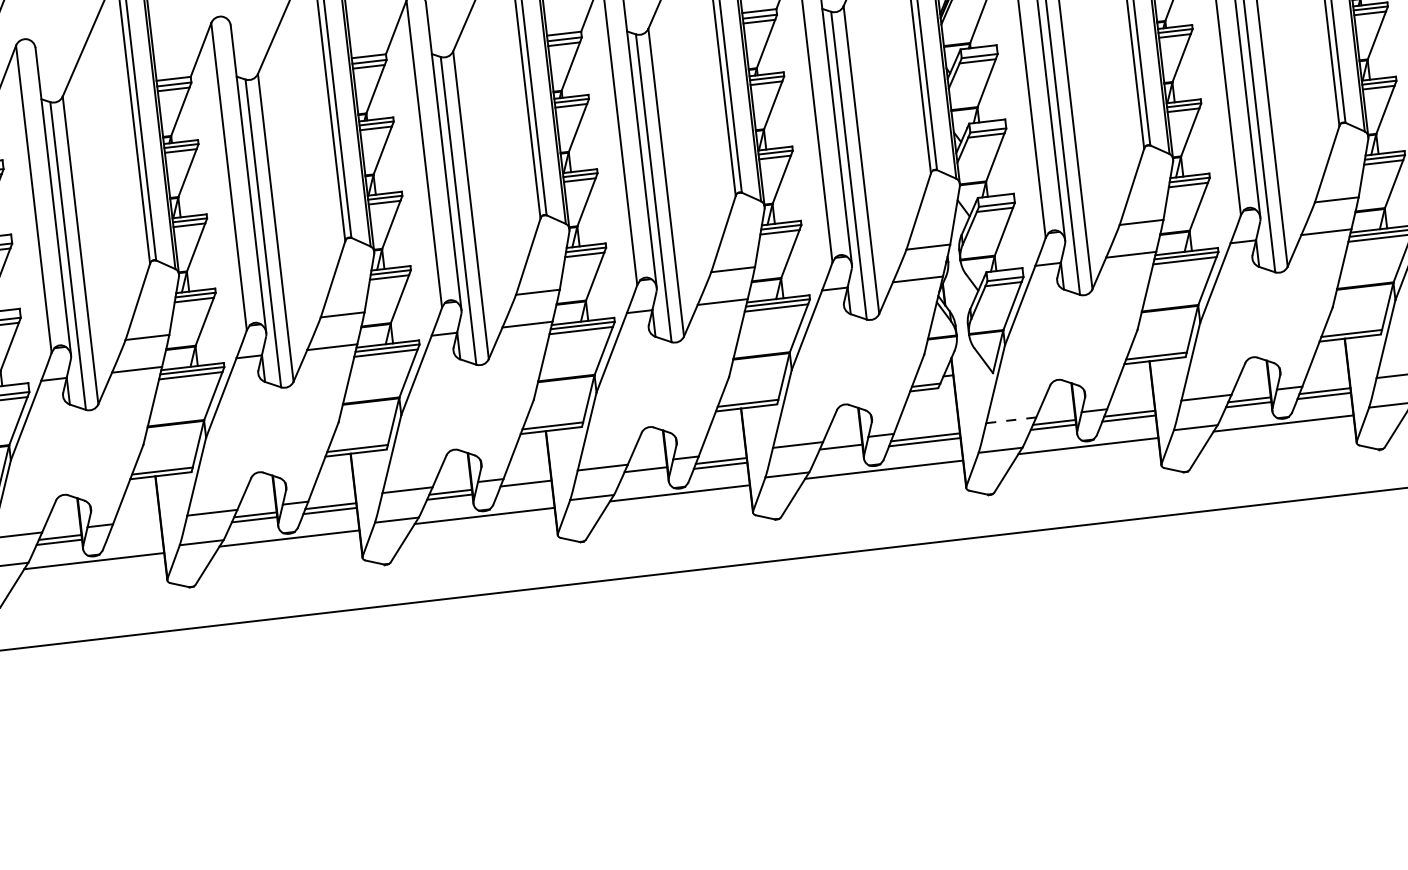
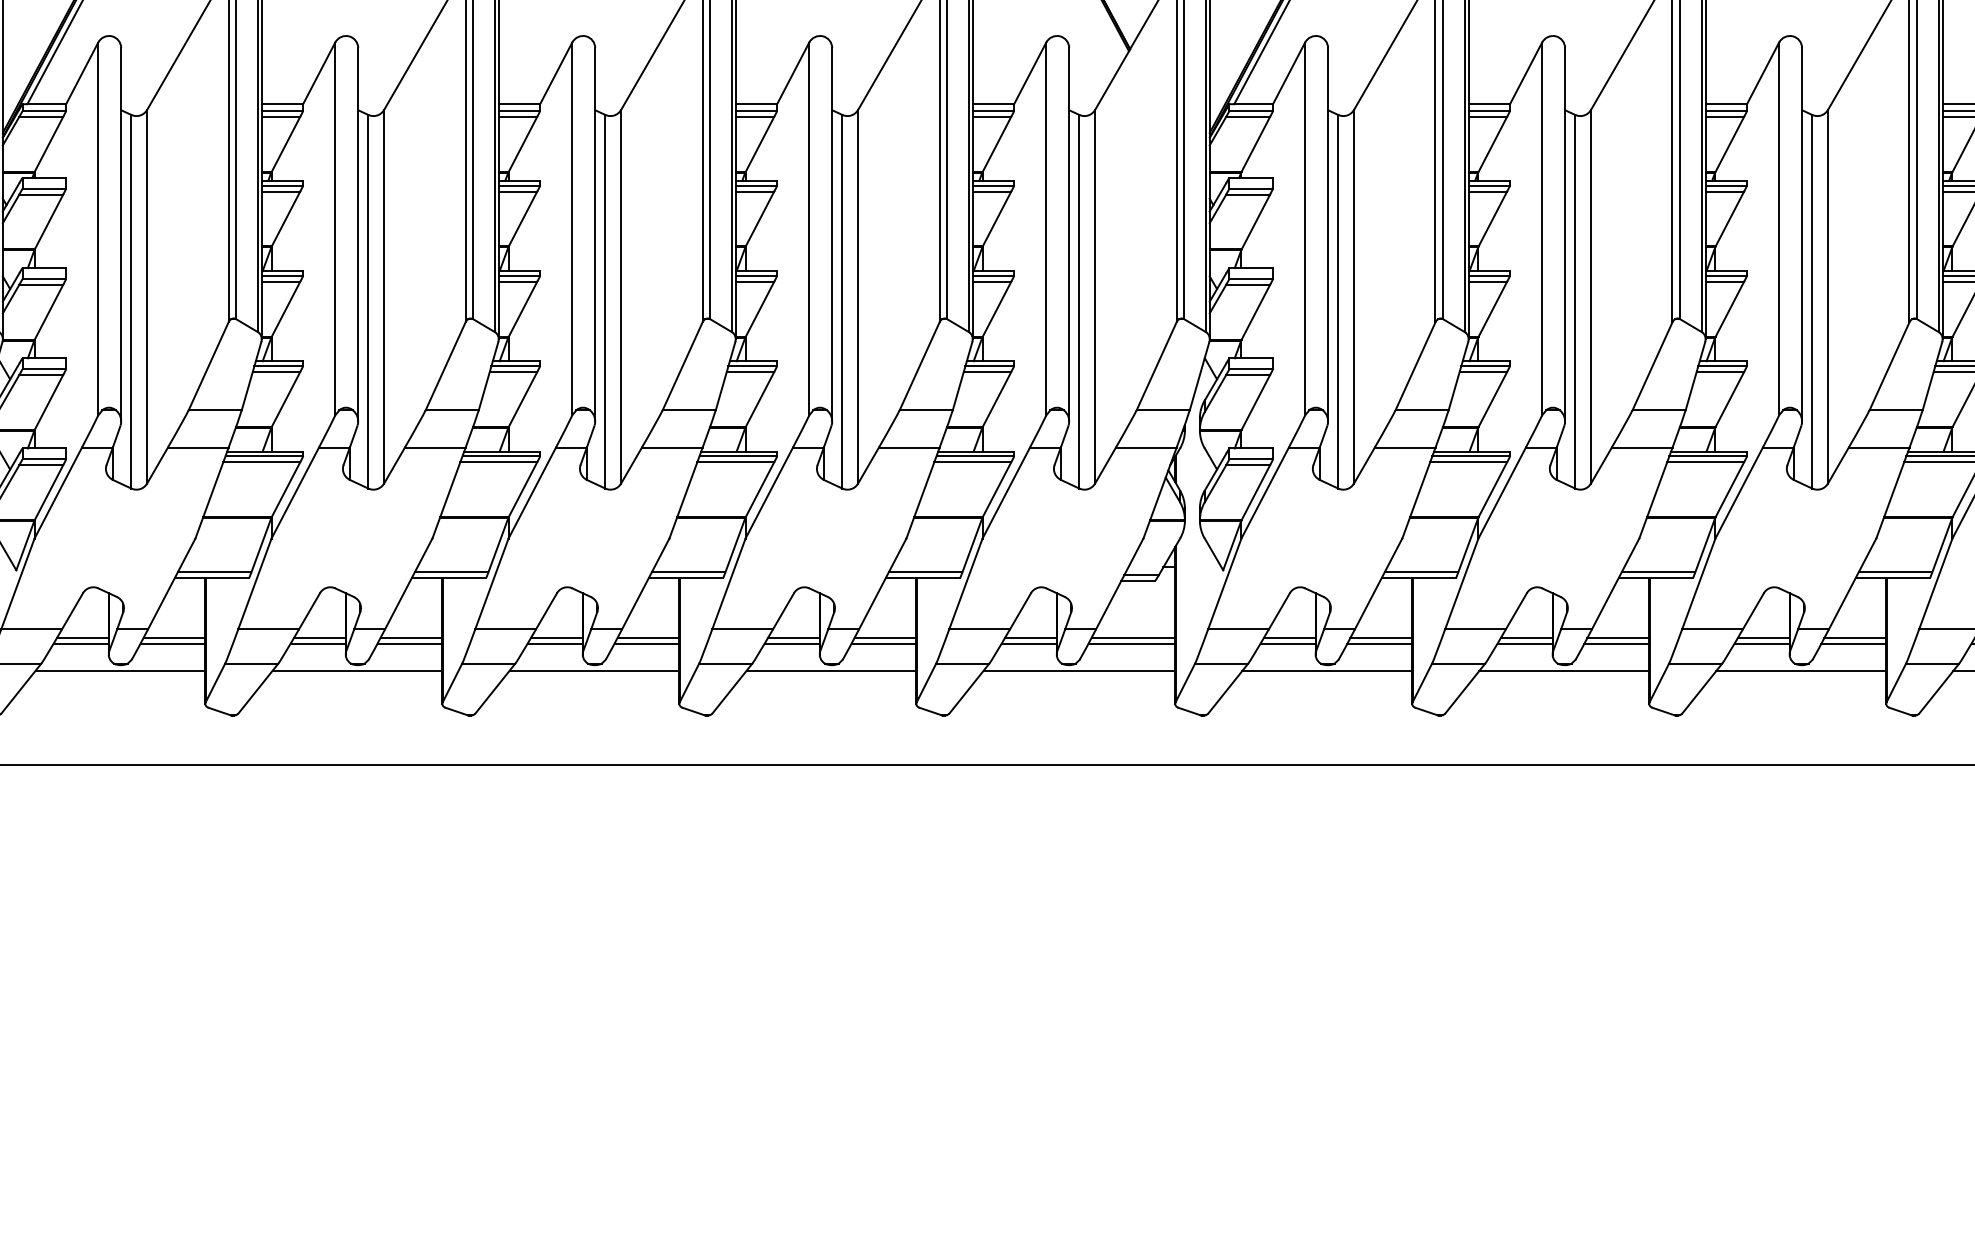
line: (1012, 420) -> (1239, 629), dashed -> solid
line: (839, 452) -> (1028, 643), added
line: (644, 474) -> (791, 643), added
line: (524, 488) -> (646, 643), added
line: (135, 528) -> (174, 637), added
line: (134, 533) -> (172, 643), added

